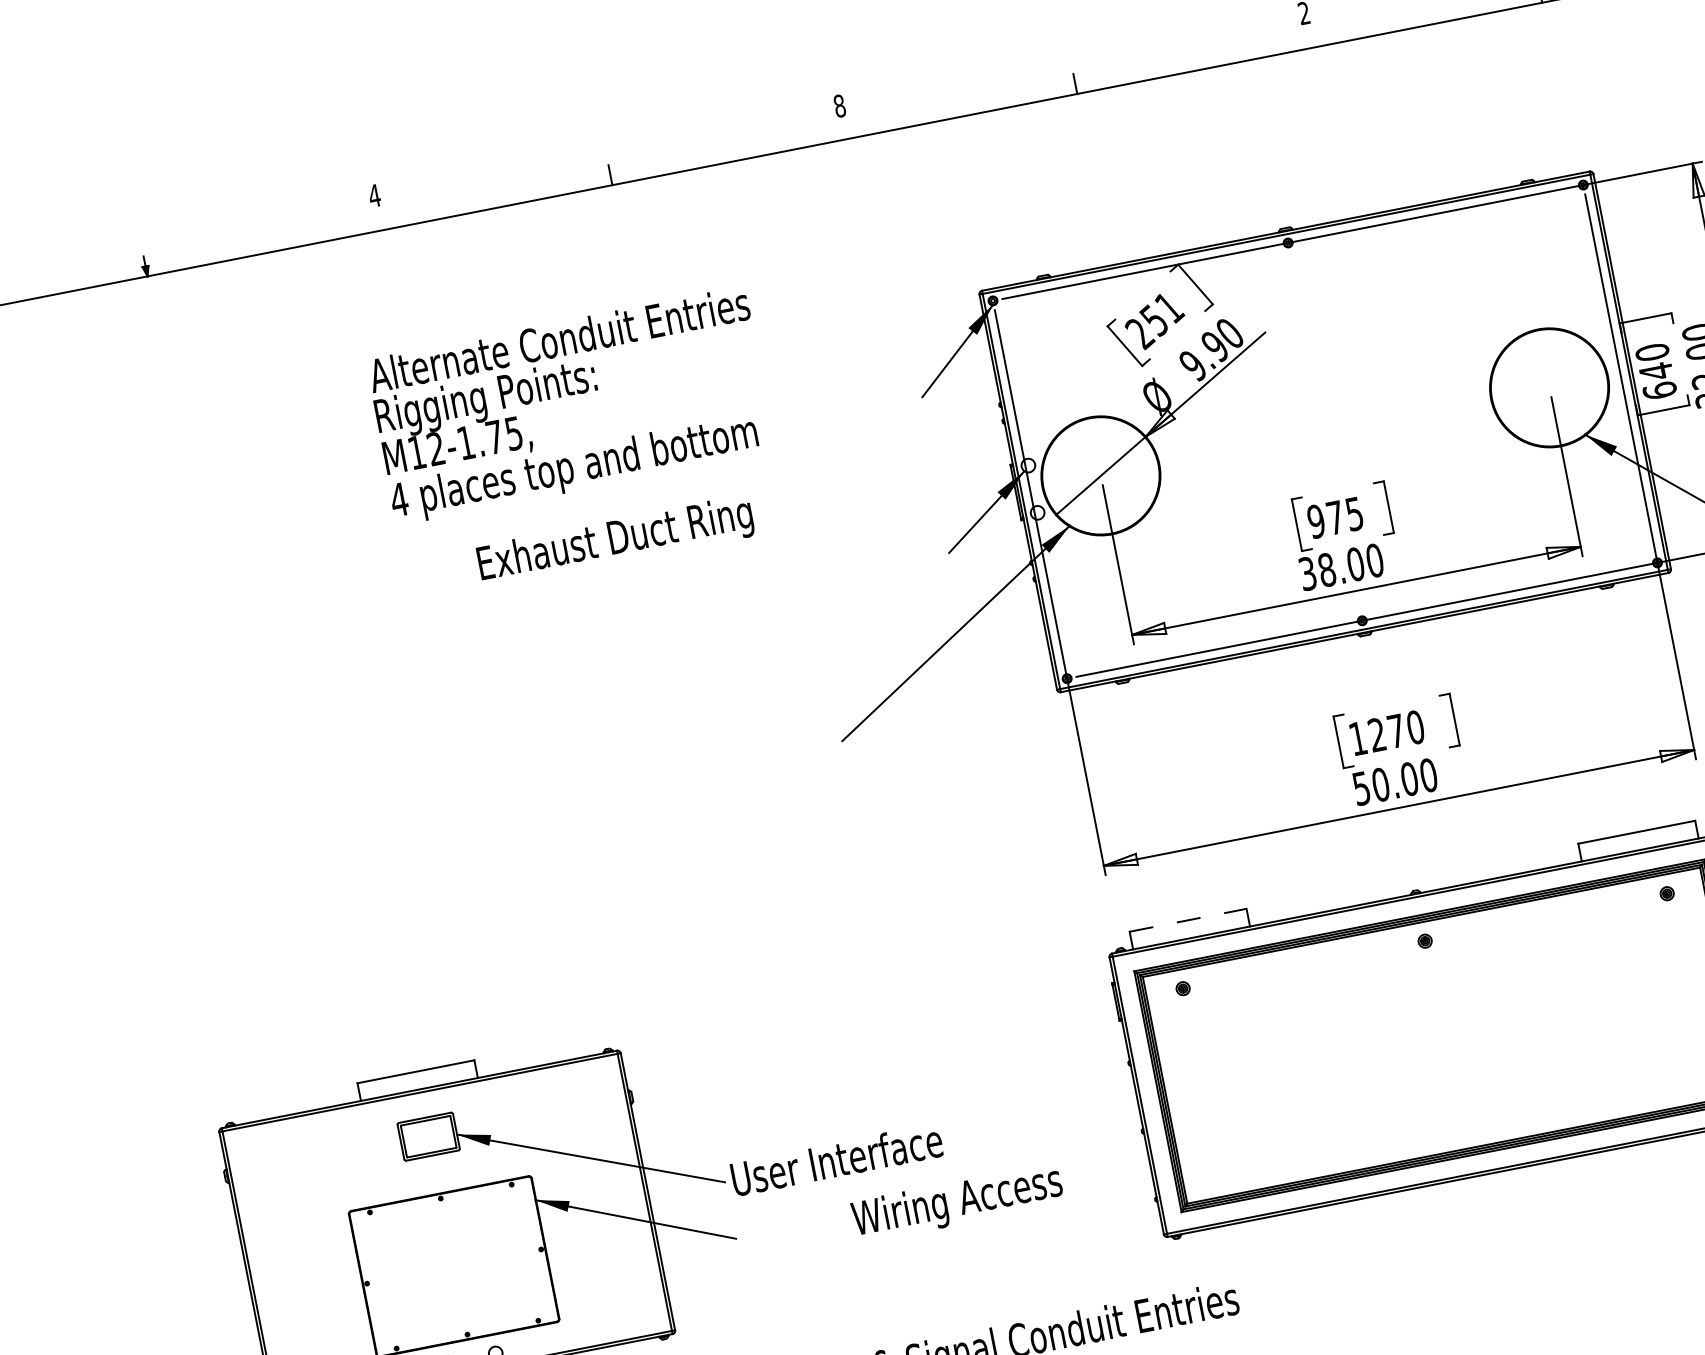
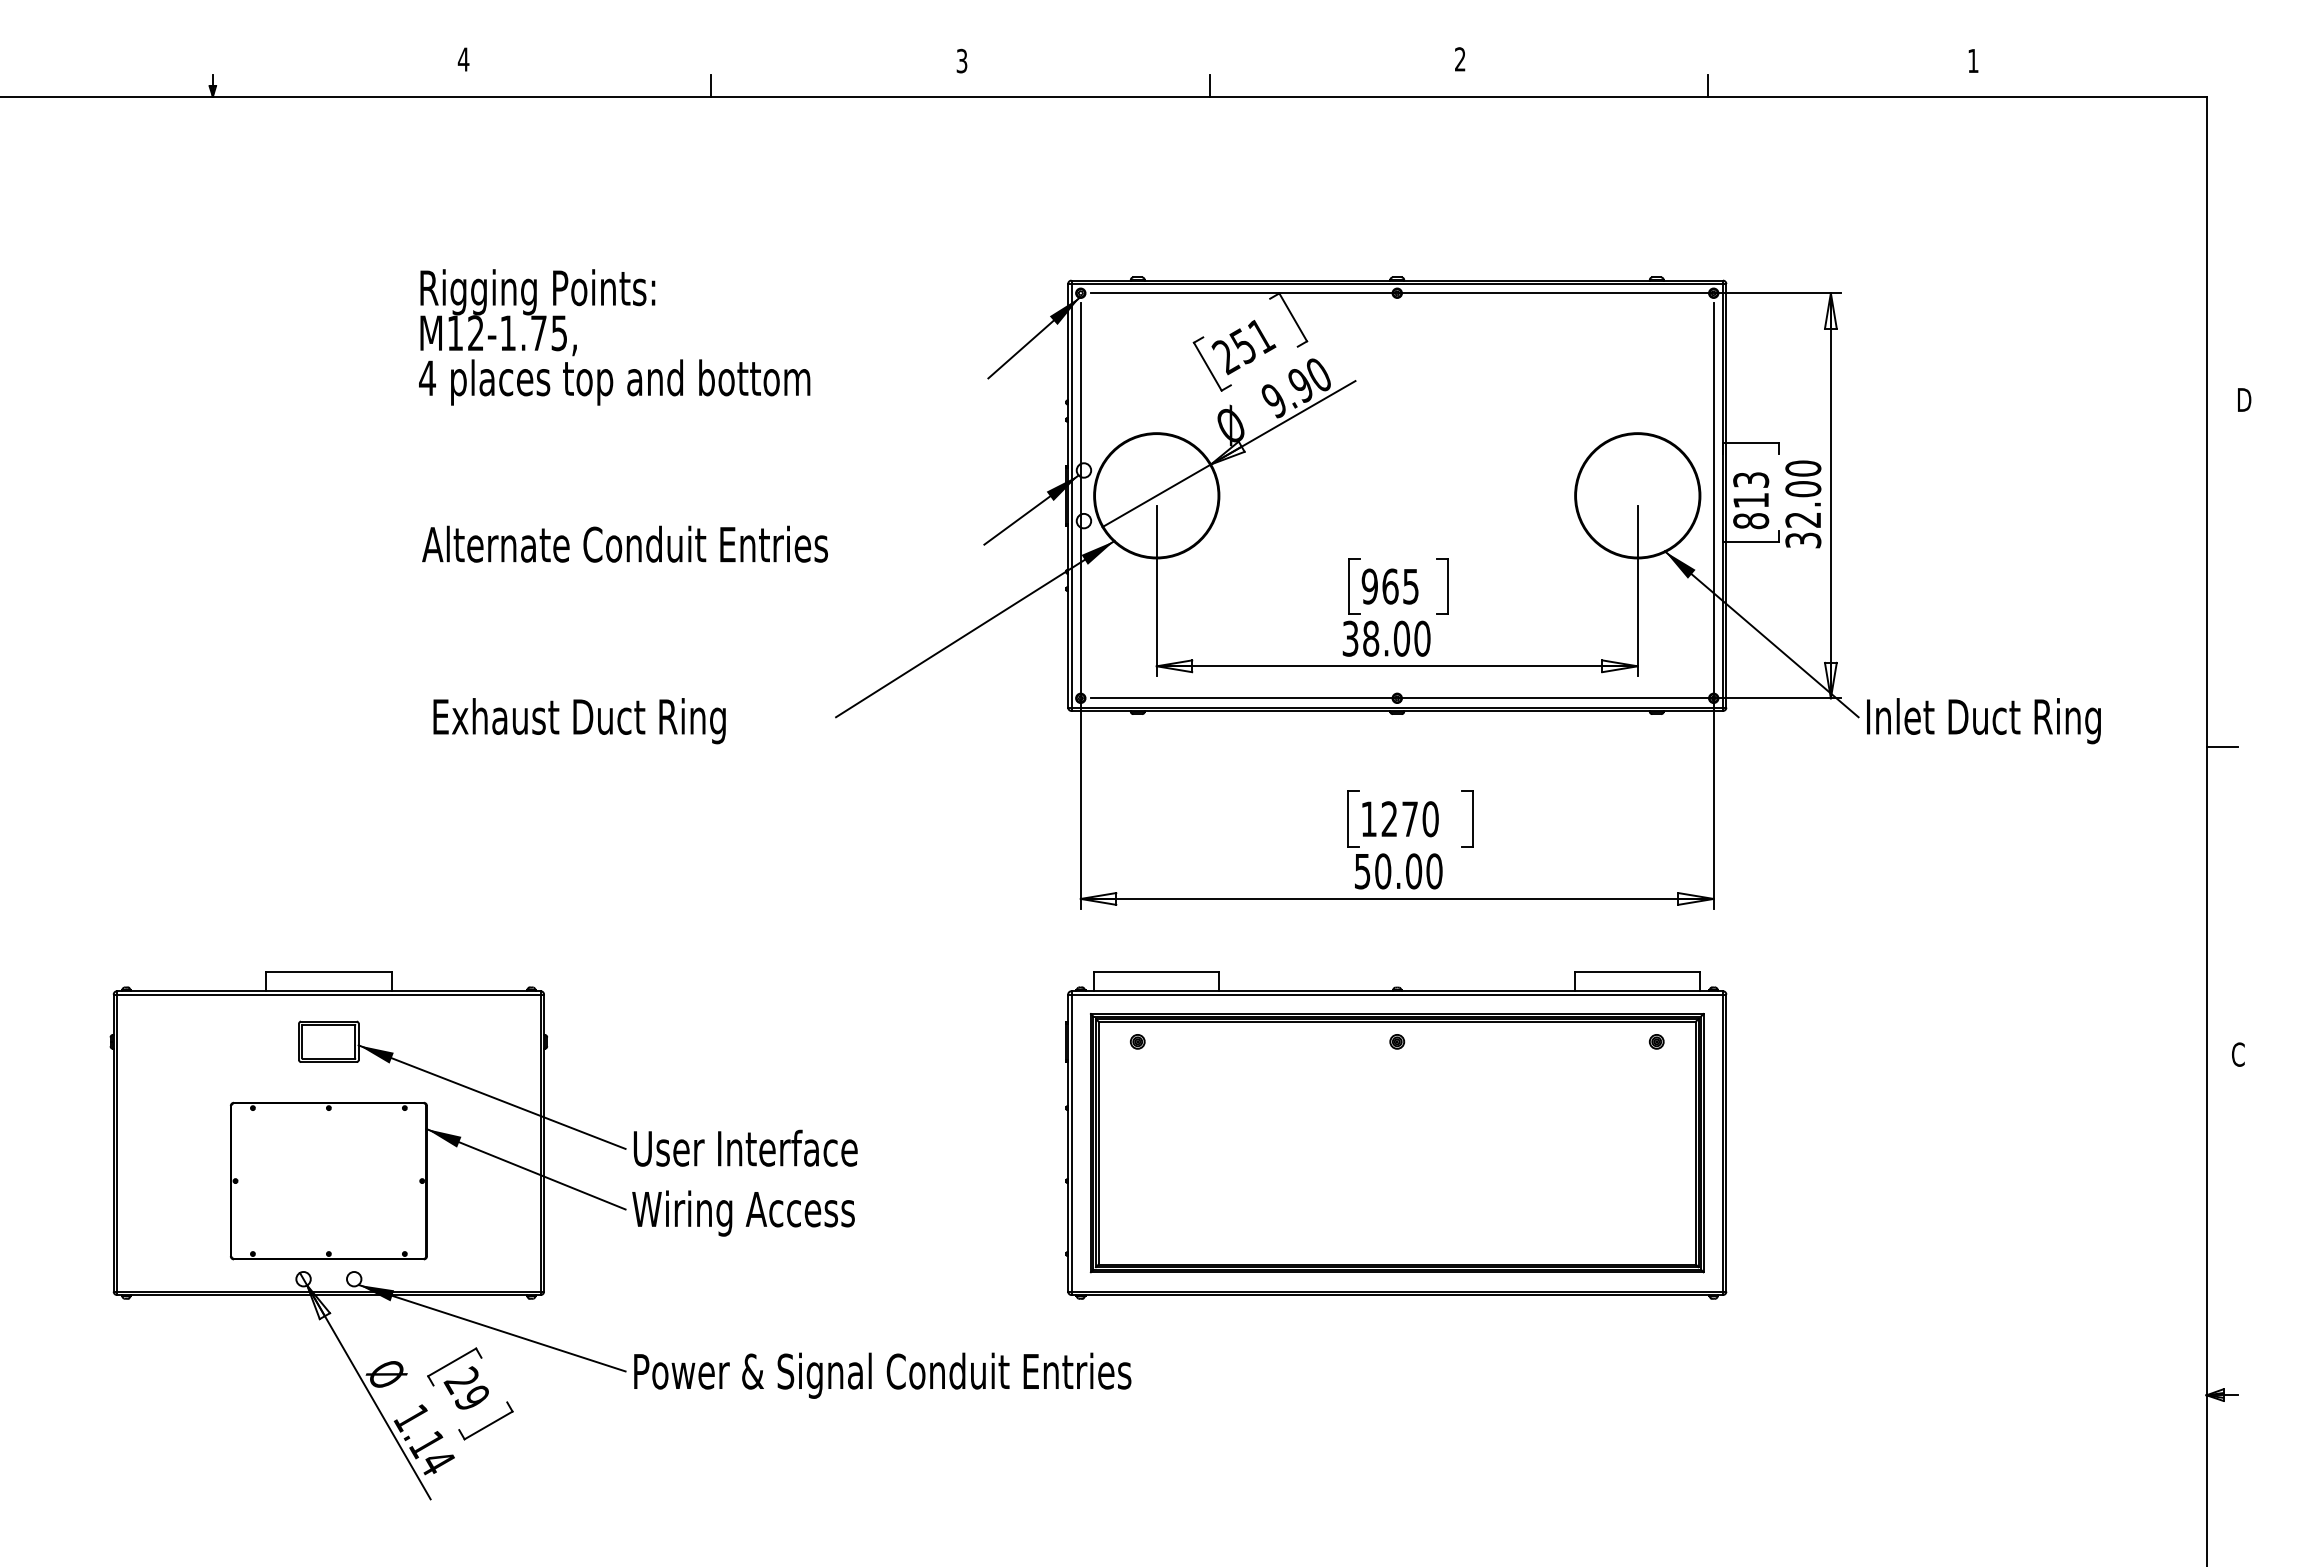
text: (839, 106) -> (961, 61), 8 -> 3
text: (558, 338) -> (624, 543), moved
text: (1656, 371) -> (1751, 500), 640 -> 813
text: (1335, 517) -> (1390, 586), 975 -> 965
text: (615, 541) -> (579, 721), moved
line: (1187, 920) -> (1156, 972), dashed -> solid
text: (957, 1203) -> (743, 1213), moved

